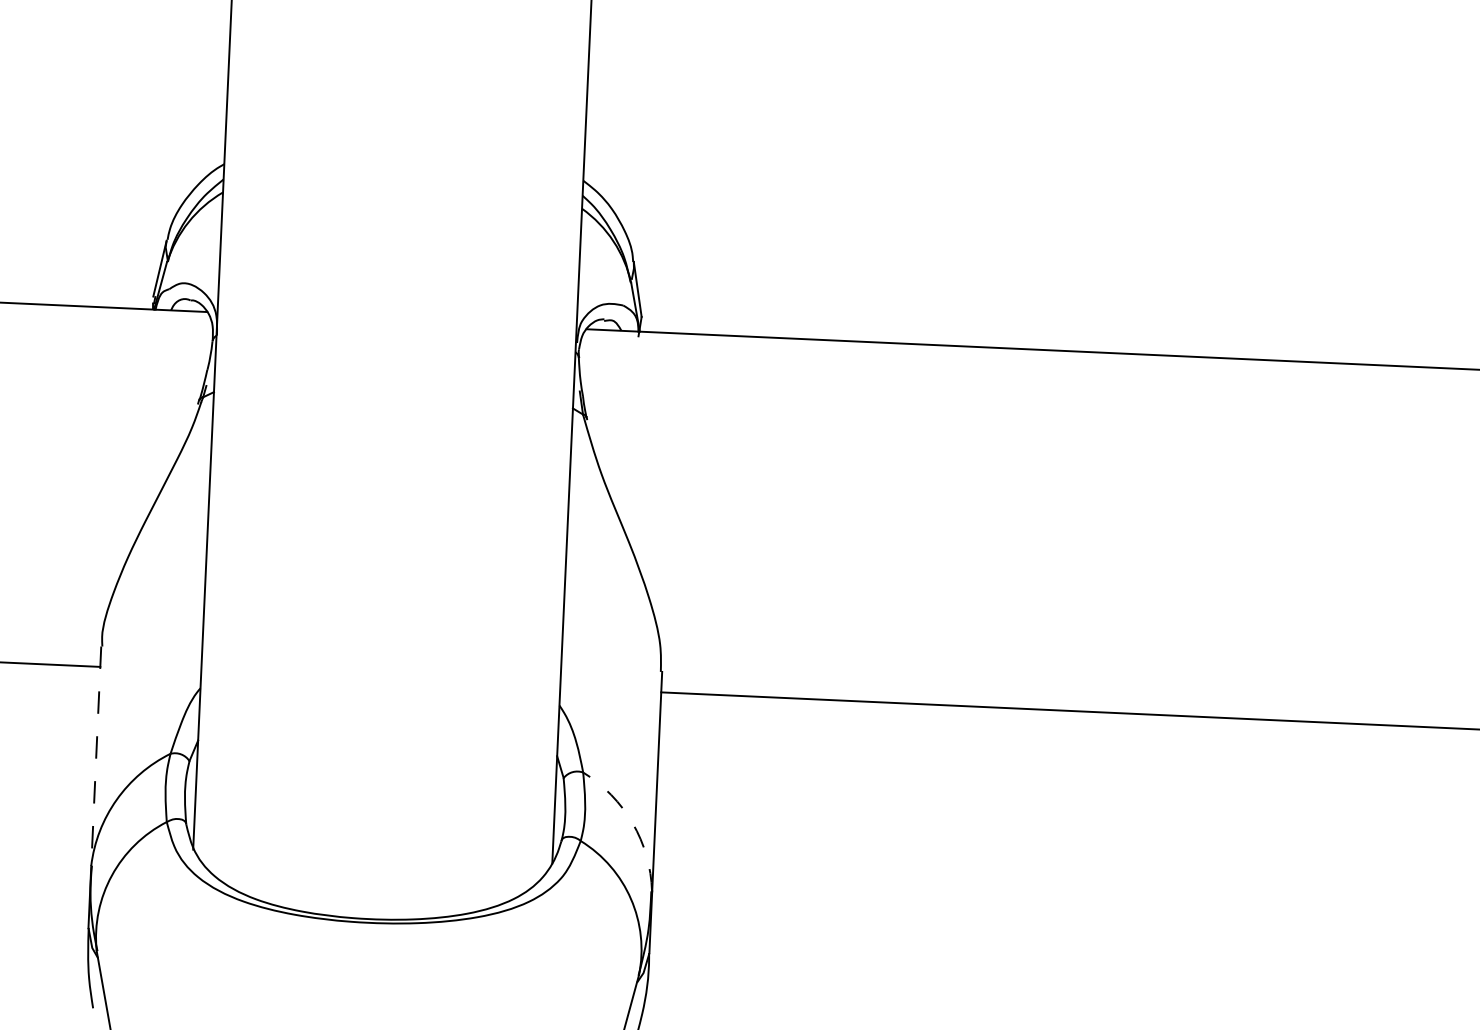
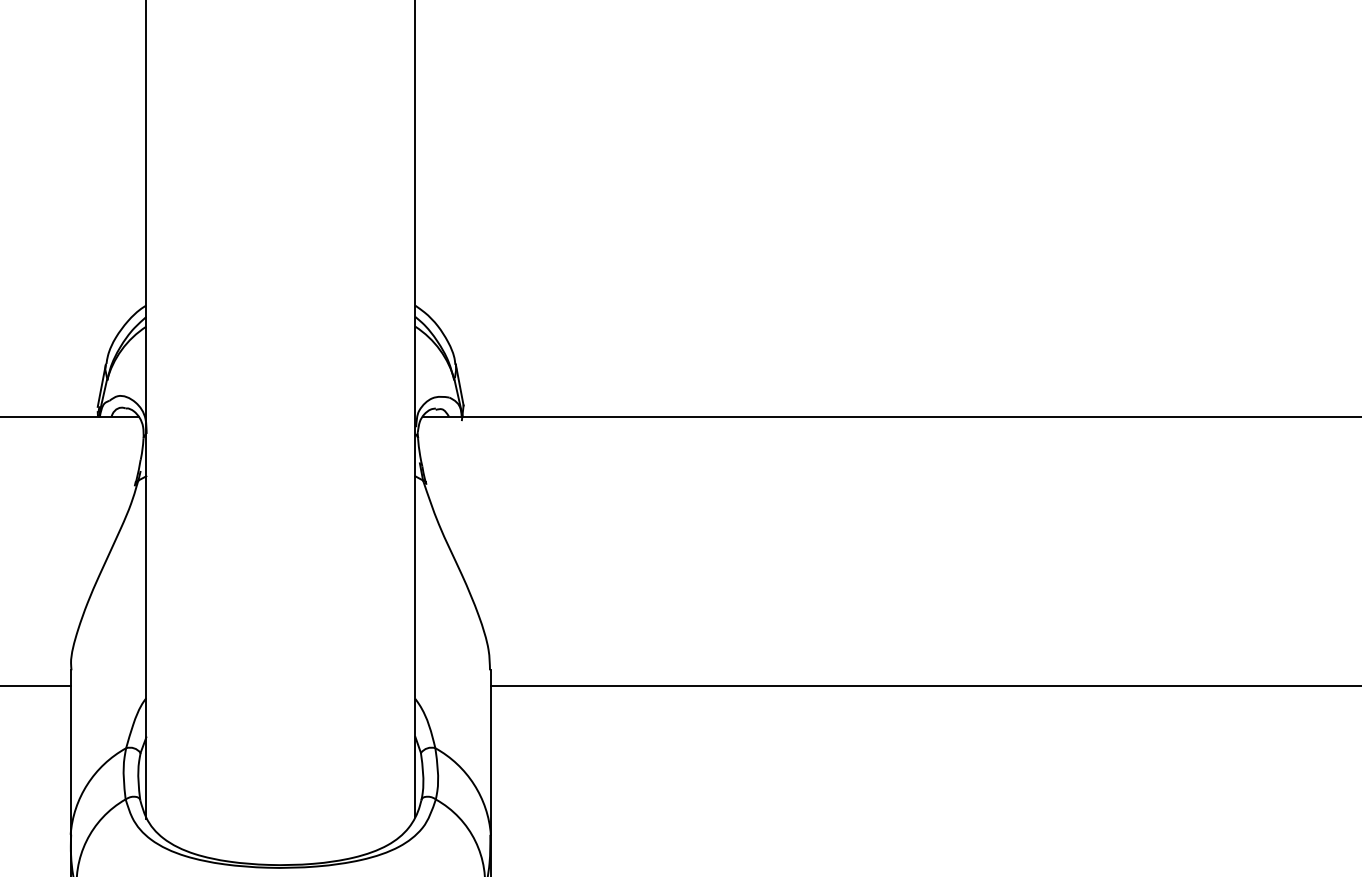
line: (95, 757) -> (70, 753), dashed -> solid
arc: (633, 823) -> (474, 784), dashed -> solid

